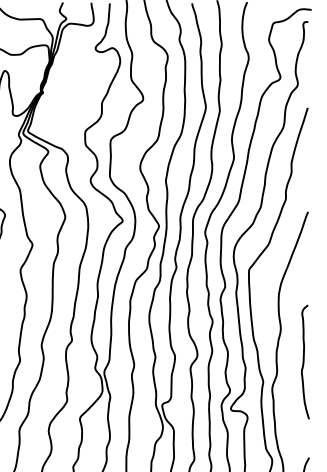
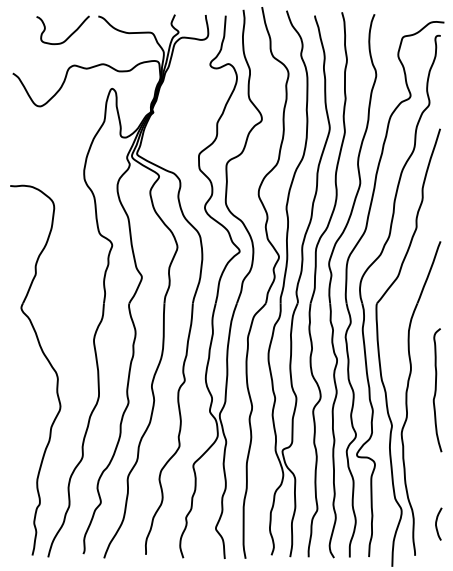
curve: (304, 362) -> (436, 390), moved

